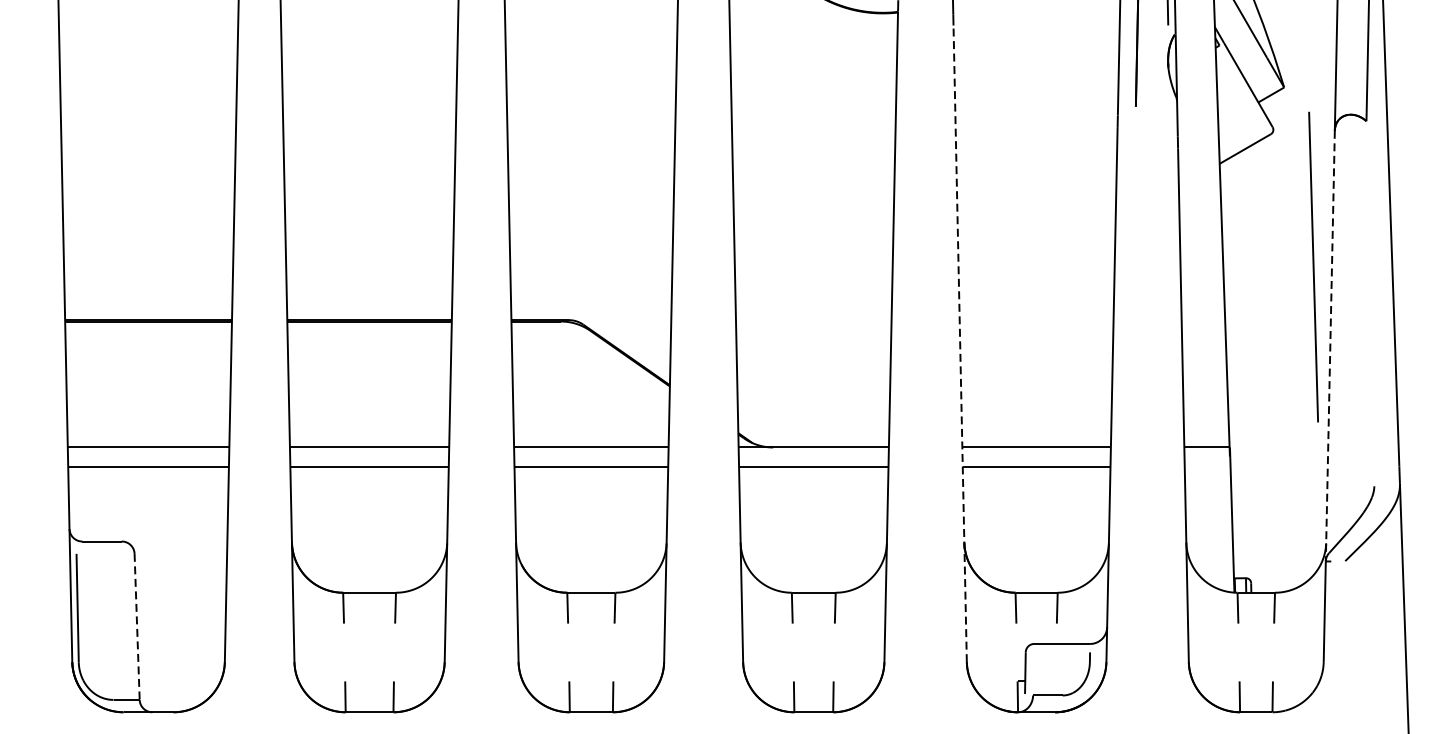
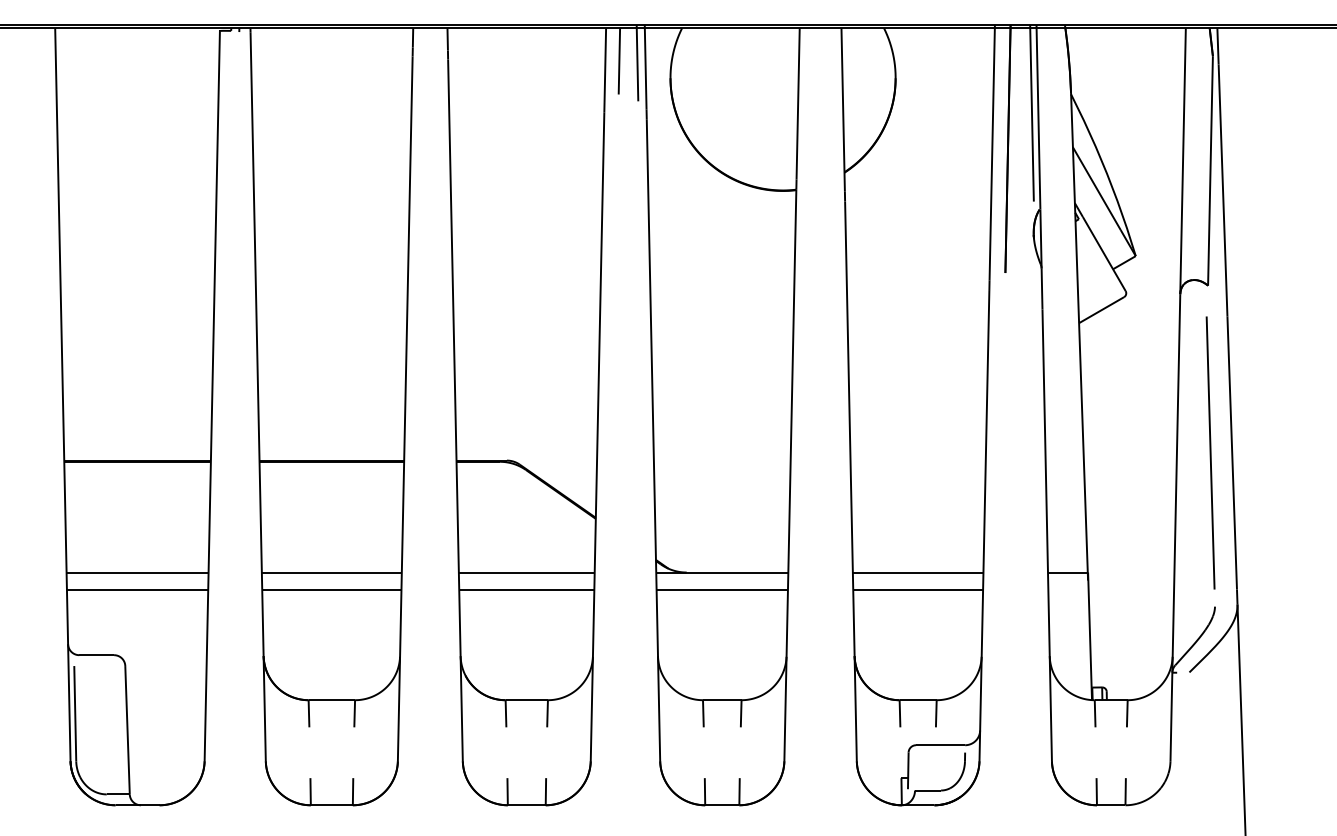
line: (1313, 266) -> (1210, 452), moved
line: (959, 343) -> (850, 481), dashed -> solid
line: (1330, 346) -> (1176, 483), dashed -> solid
line: (137, 627) -> (127, 730), dashed -> solid

